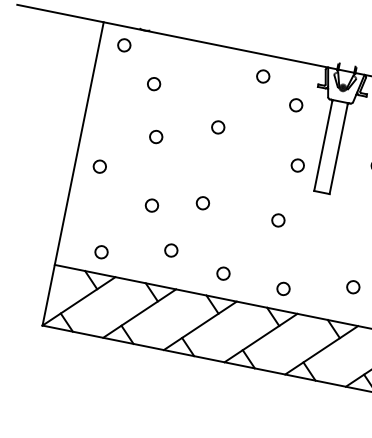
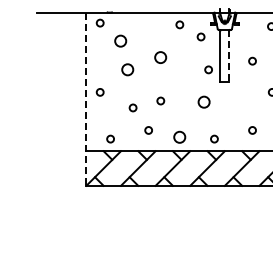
circle: (153, 82) -> (120, 40), size x1.6
circle: (217, 126) -> (160, 57), size x1.6
circle: (155, 136) -> (127, 69), size x1.6
line: (339, 149) -> (229, 56), solid -> dashed
line: (73, 174) -> (86, 99), solid -> dashed
circle: (277, 219) -> (203, 101), size x1.6
circle: (222, 273) -> (179, 137), size x1.6

